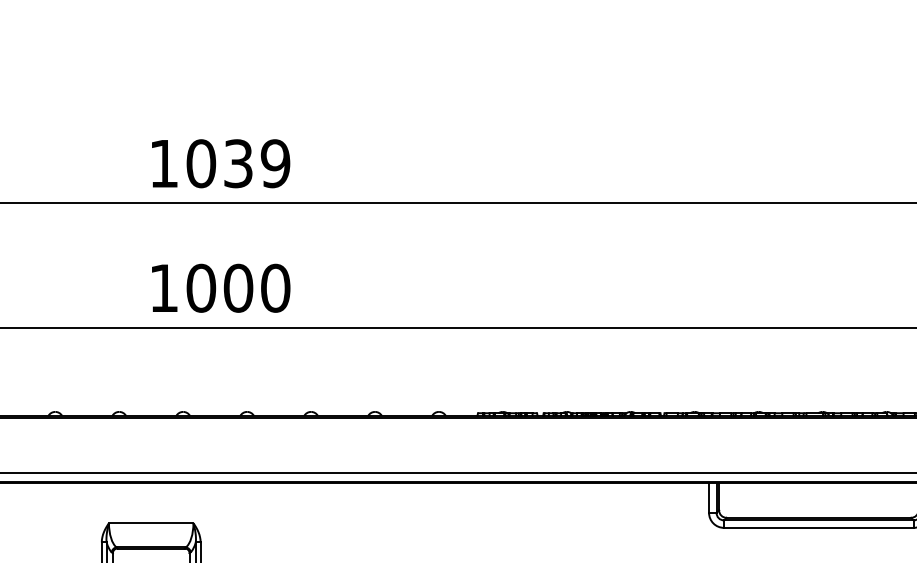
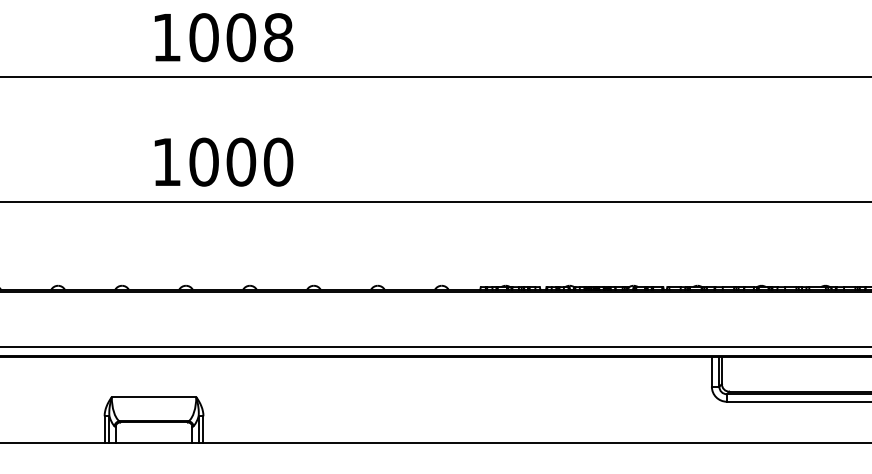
text: (256, 163) -> (259, 37), 1039 -> 1008

